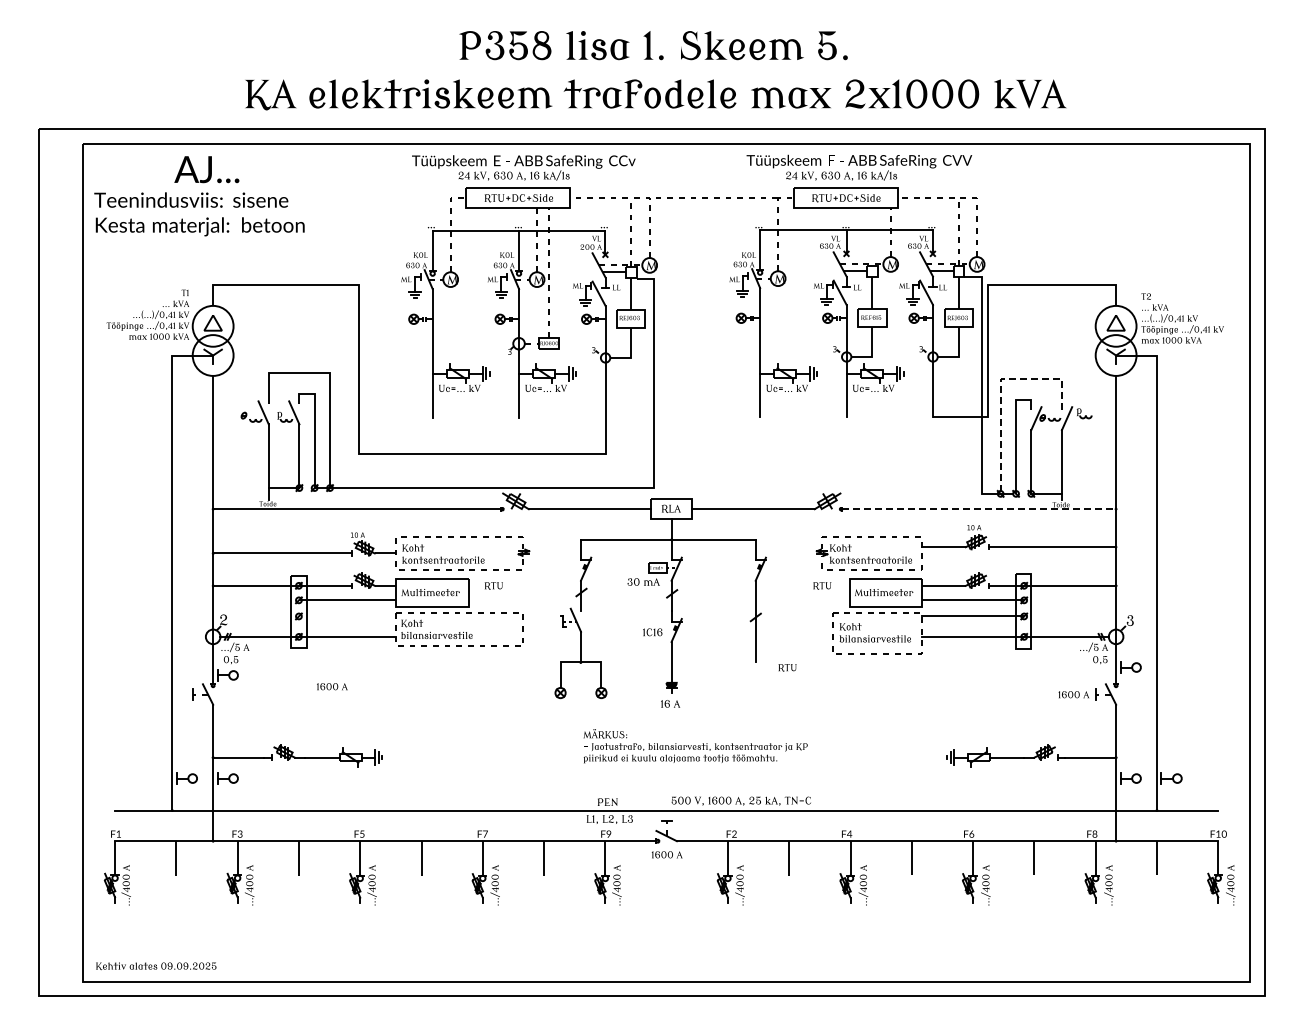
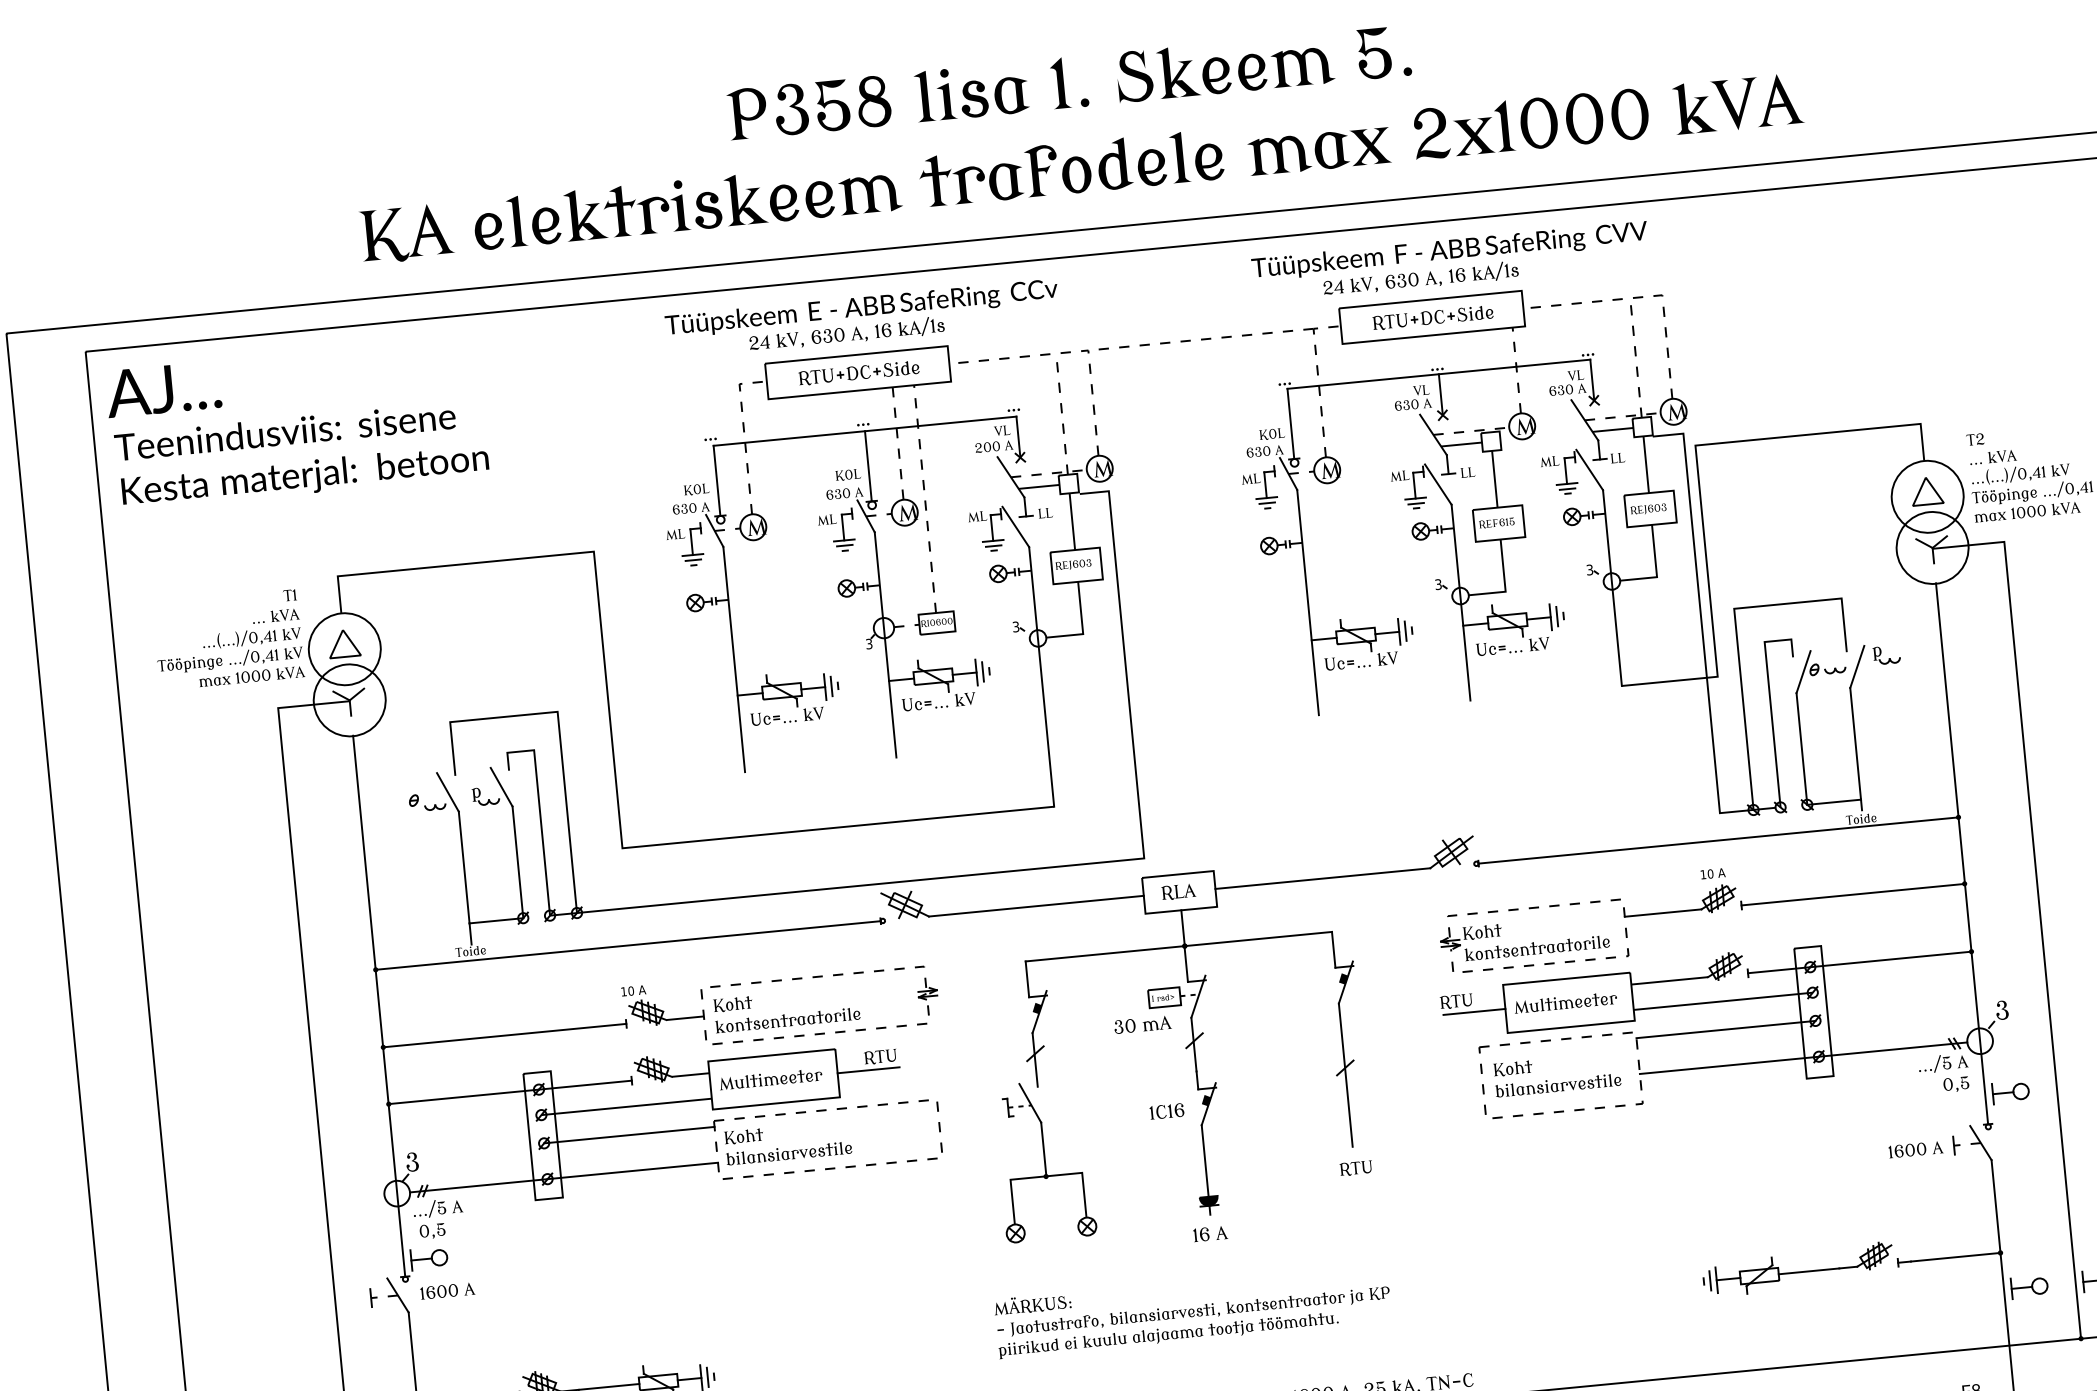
text: (206, 169) -> (162, 389), moved
line: (1000, 389) -> (1735, 627), dashed -> solid
line: (979, 509) -> (1719, 840), dashed -> solid
line: (485, 592) -> (867, 1069), added
line: (831, 592) -> (1473, 1011), added
line: (347, 616) -> (629, 1135), added
text: (223, 620) -> (412, 1163), 2 -> 3
text: (787, 667) -> (1356, 1167), moved
text: (332, 686) -> (447, 1290), moved
text: (695, 746) -> (1192, 1310), moved

